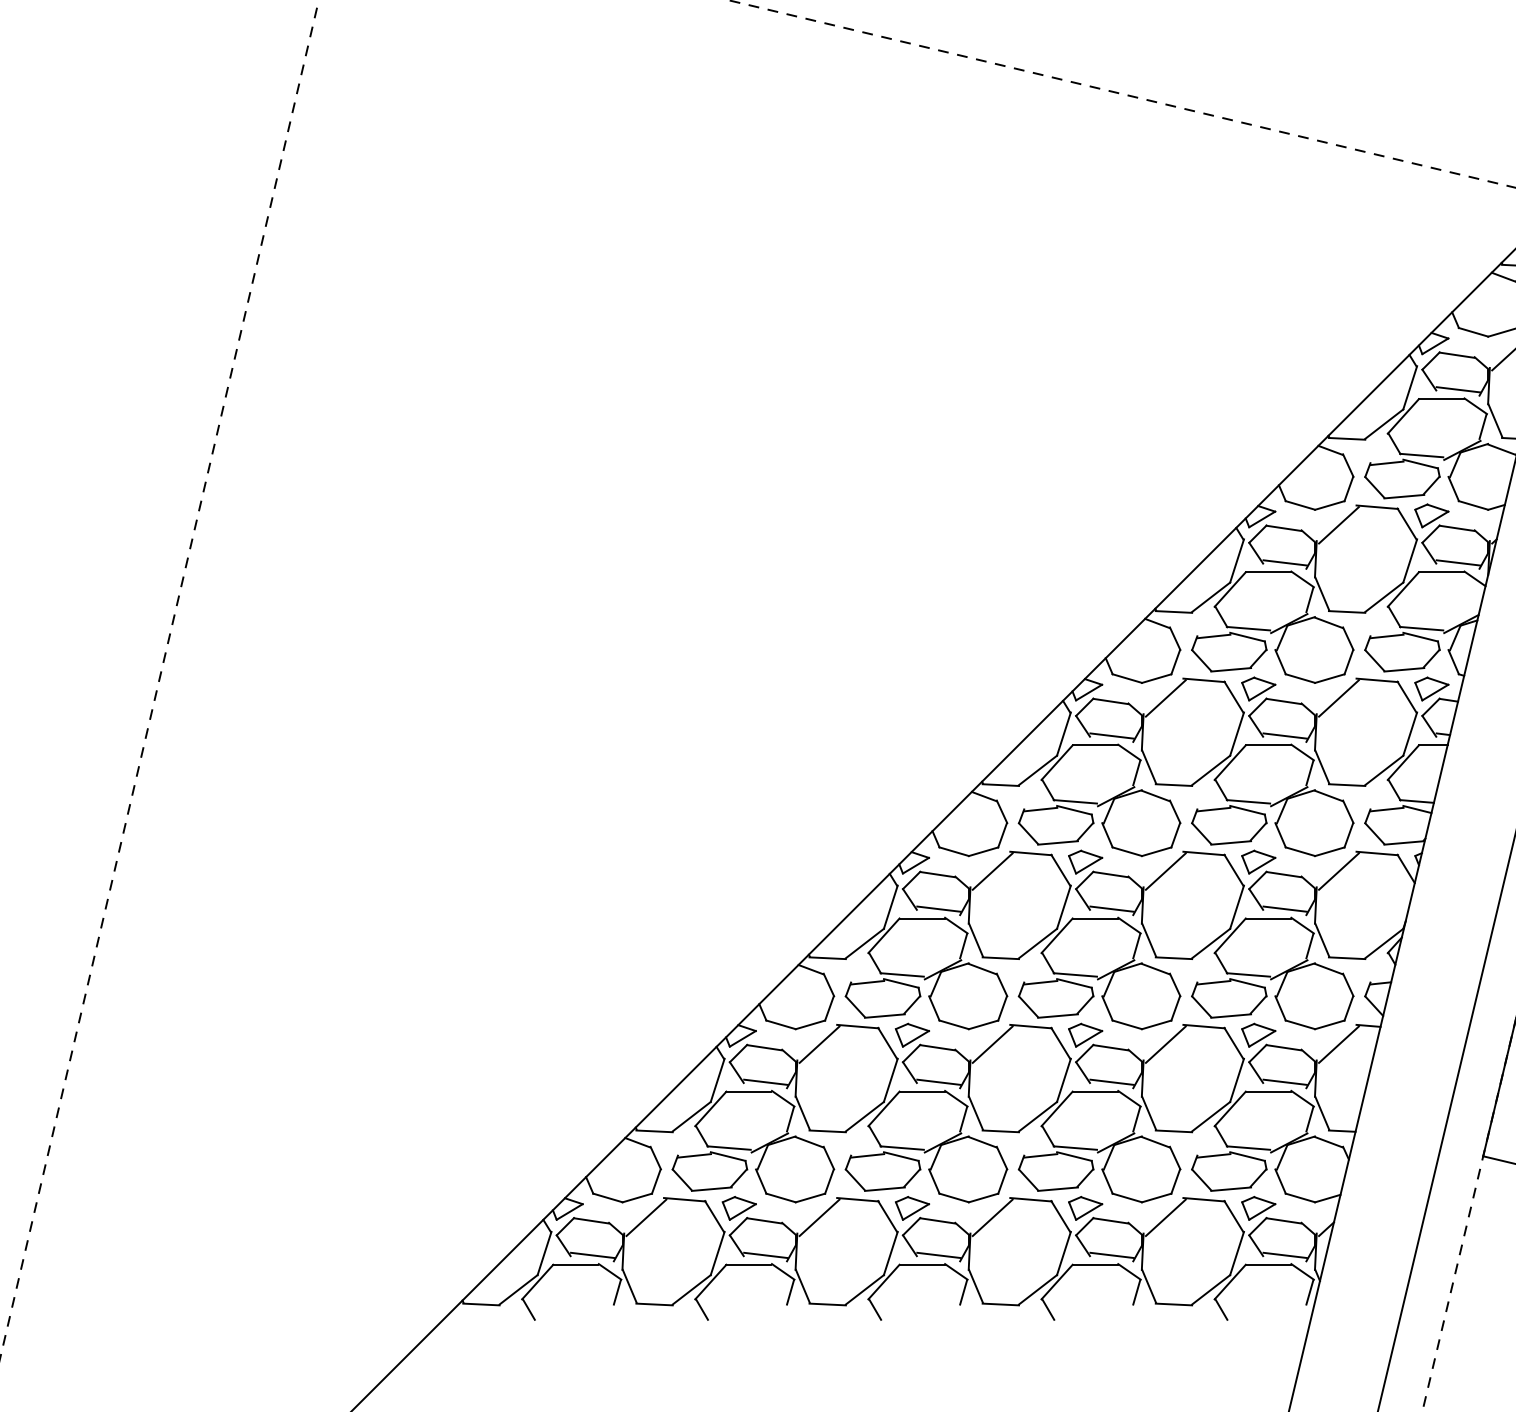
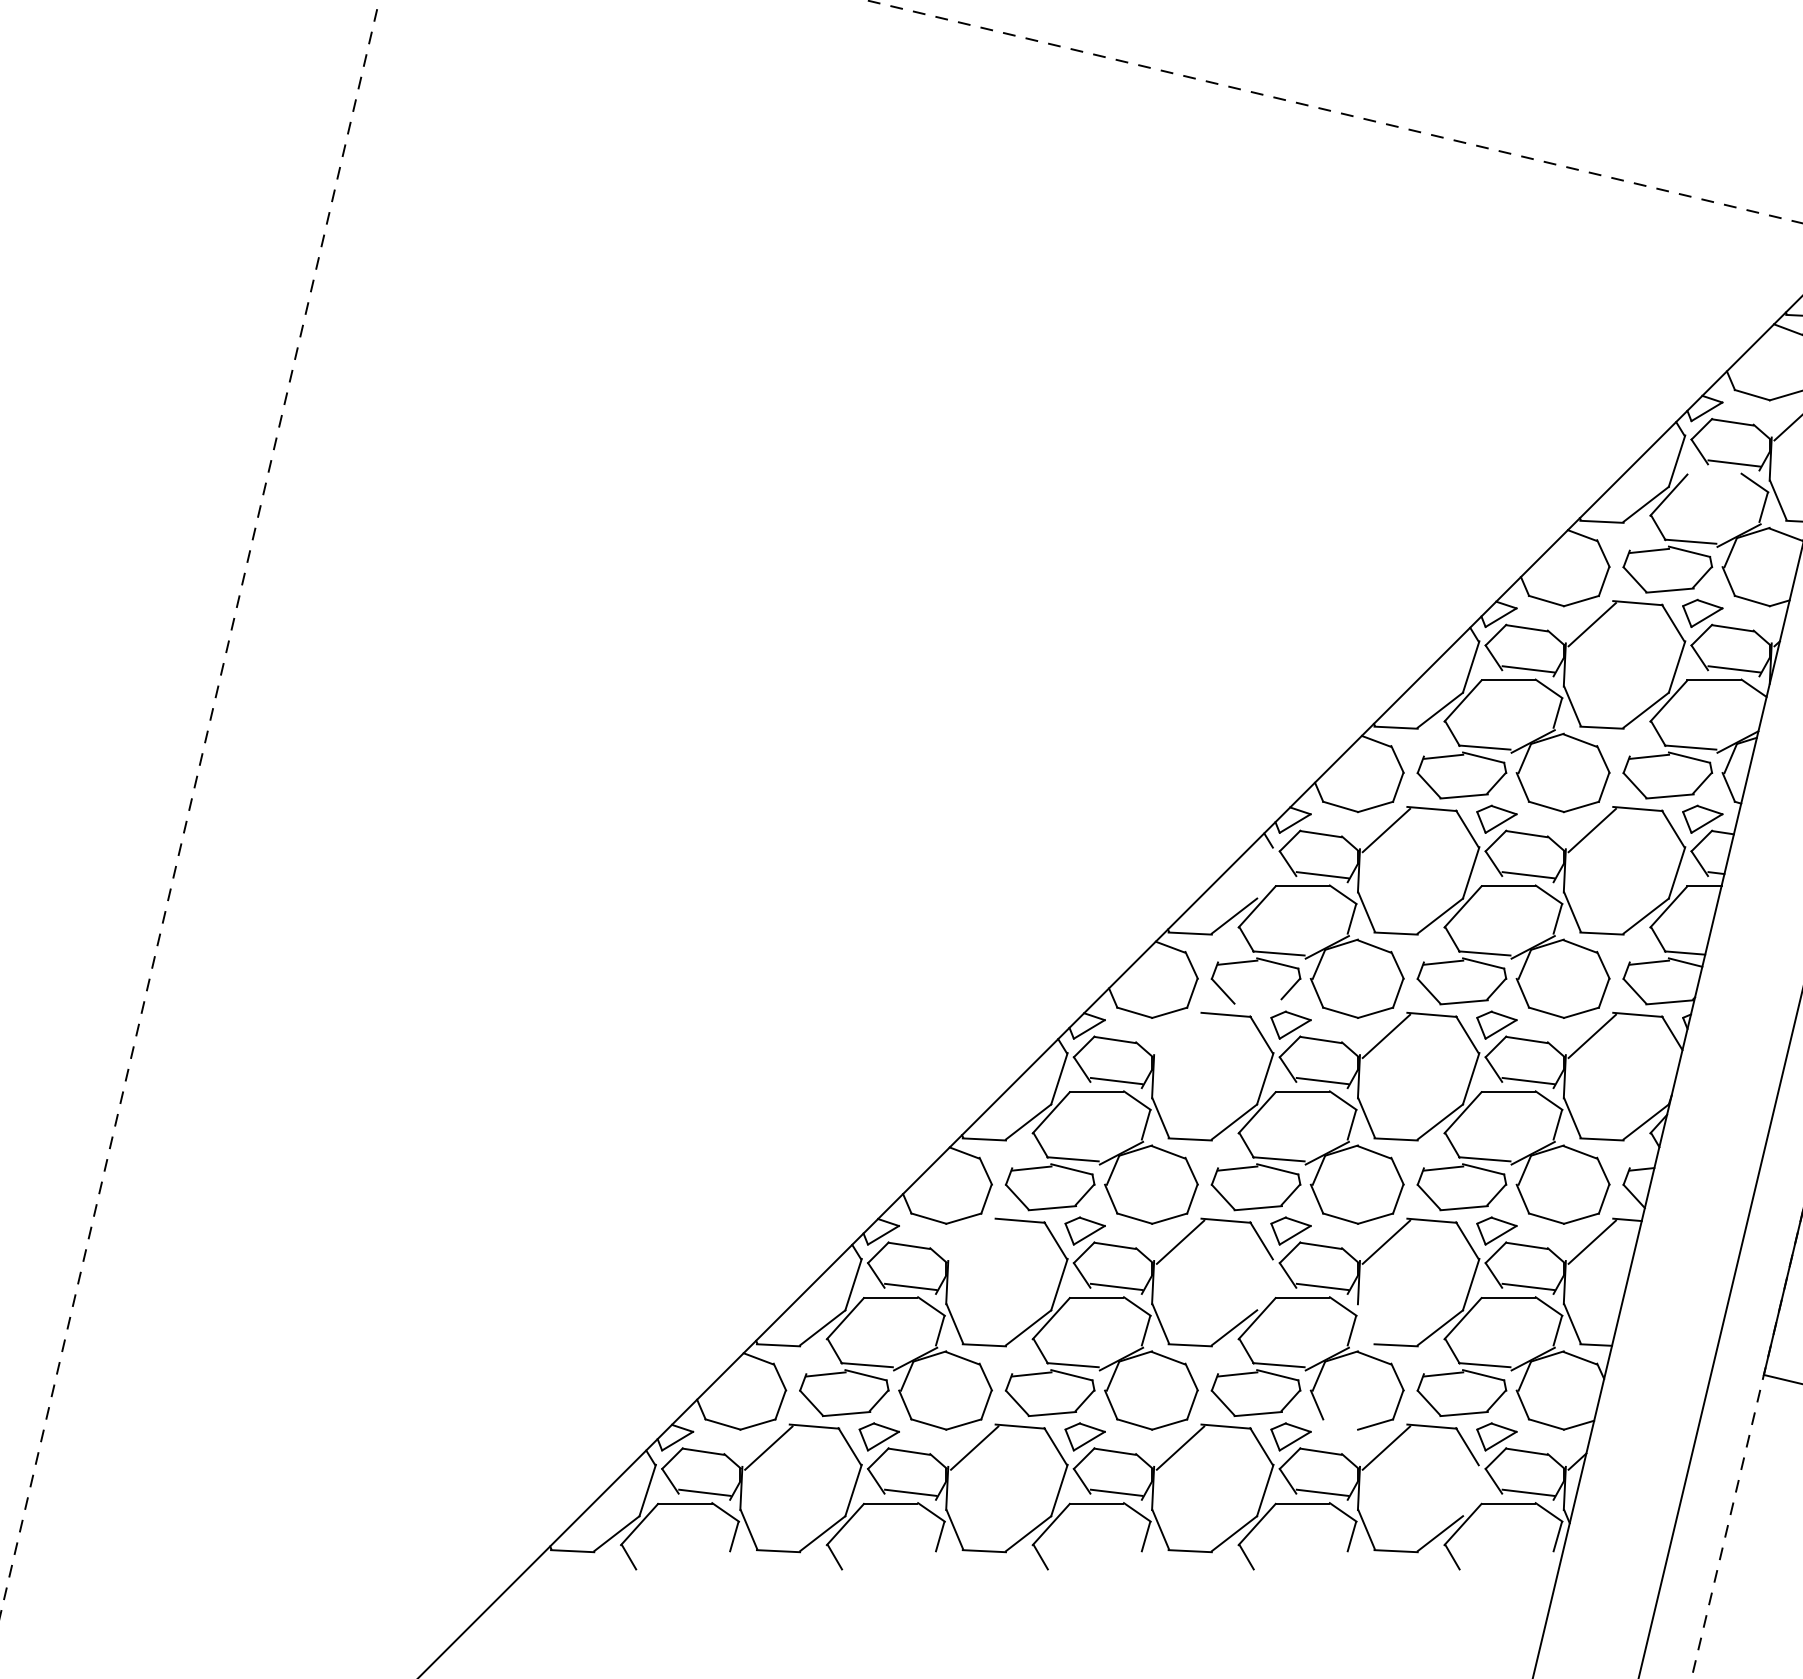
line: (1440, 399) -> (1713, 475), removed
line: (1063, 733) -> (1264, 872), removed
line: (1057, 842) -> (1257, 1001), removed
line: (992, 871) -> (1180, 1036), removed
line: (819, 1044) -> (974, 1242), removed
line: (1063, 1080) -> (1264, 1284), removed
line: (1149, 1112) -> (1367, 1322), removed
line: (1126, 1197) -> (1339, 1423), removed
line: (1236, 1253) -> (1470, 1490), removed

